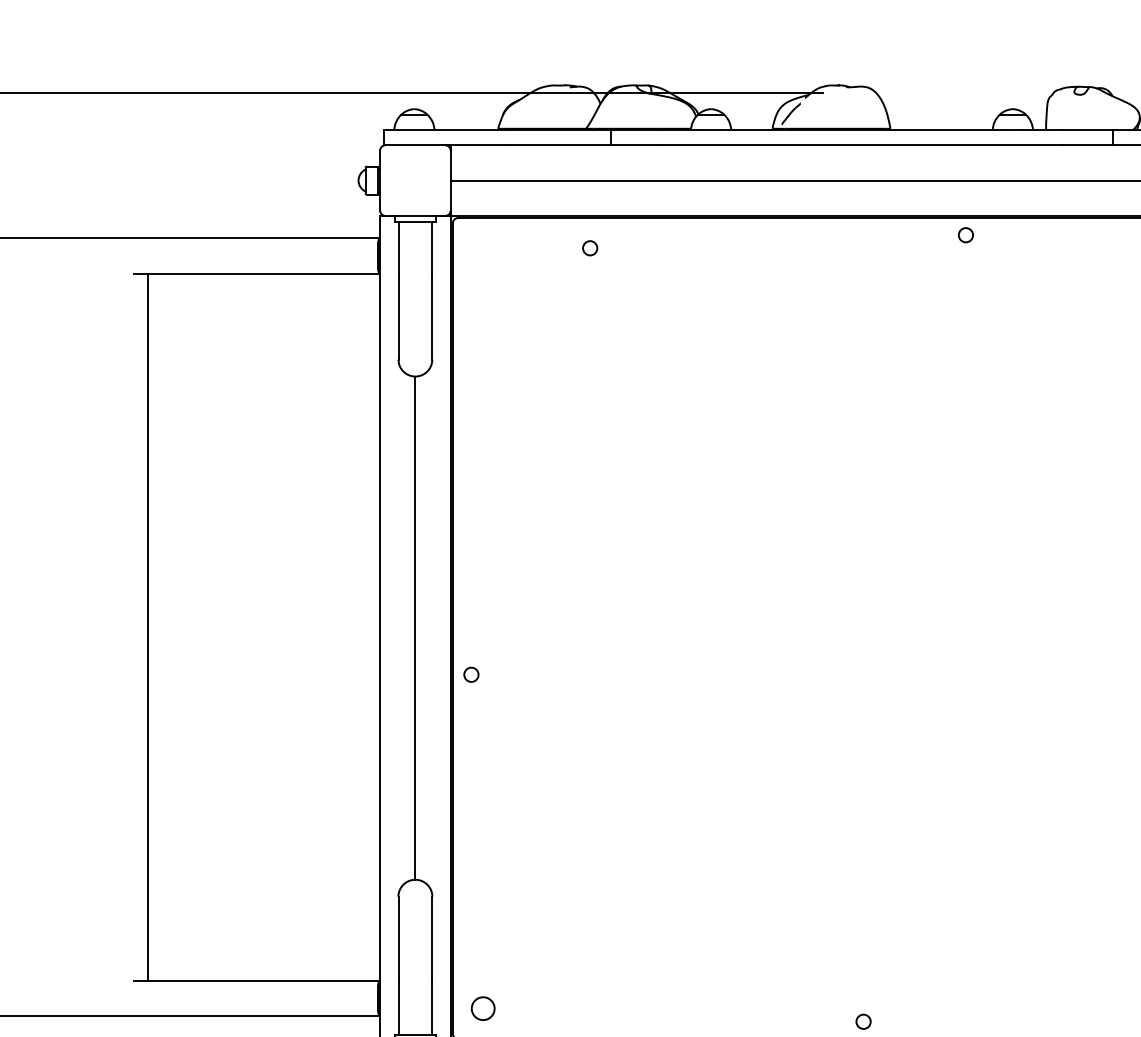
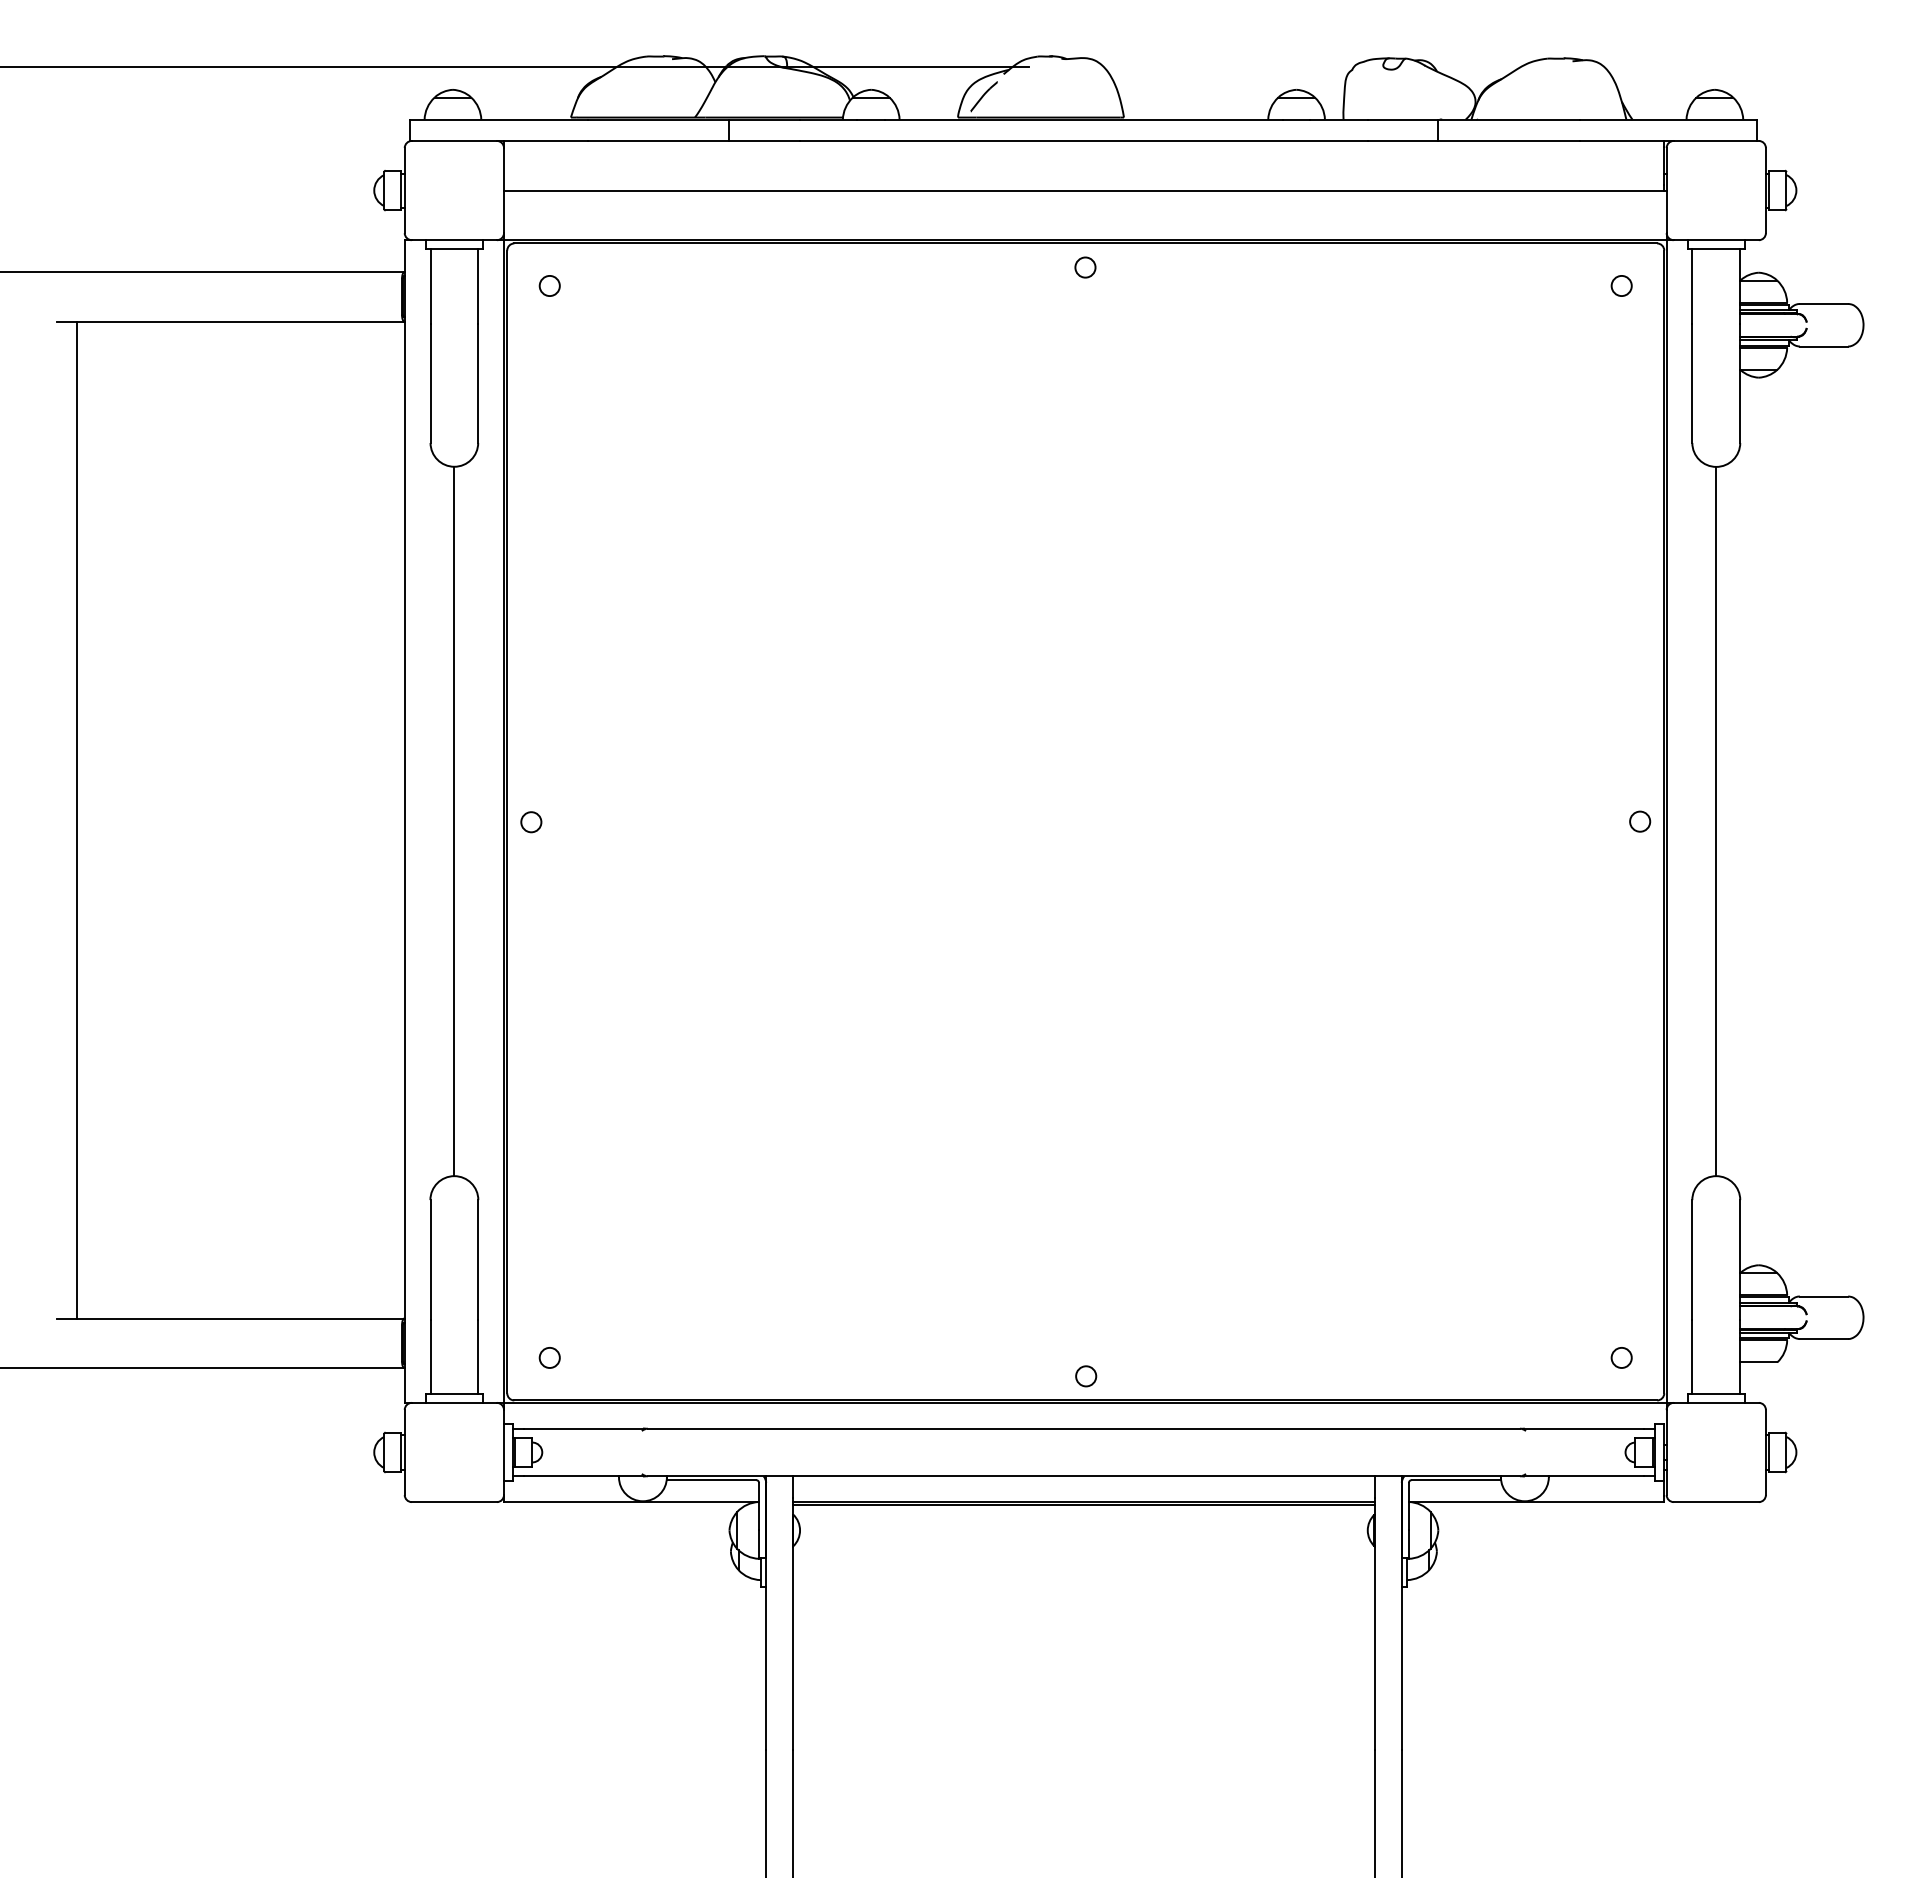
circle: (965, 235) -> (1085, 267), moved
circle: (589, 247) -> (549, 285), moved
circle: (471, 675) -> (531, 822), moved
circle: (482, 1008) -> (549, 1357), size x0.62

